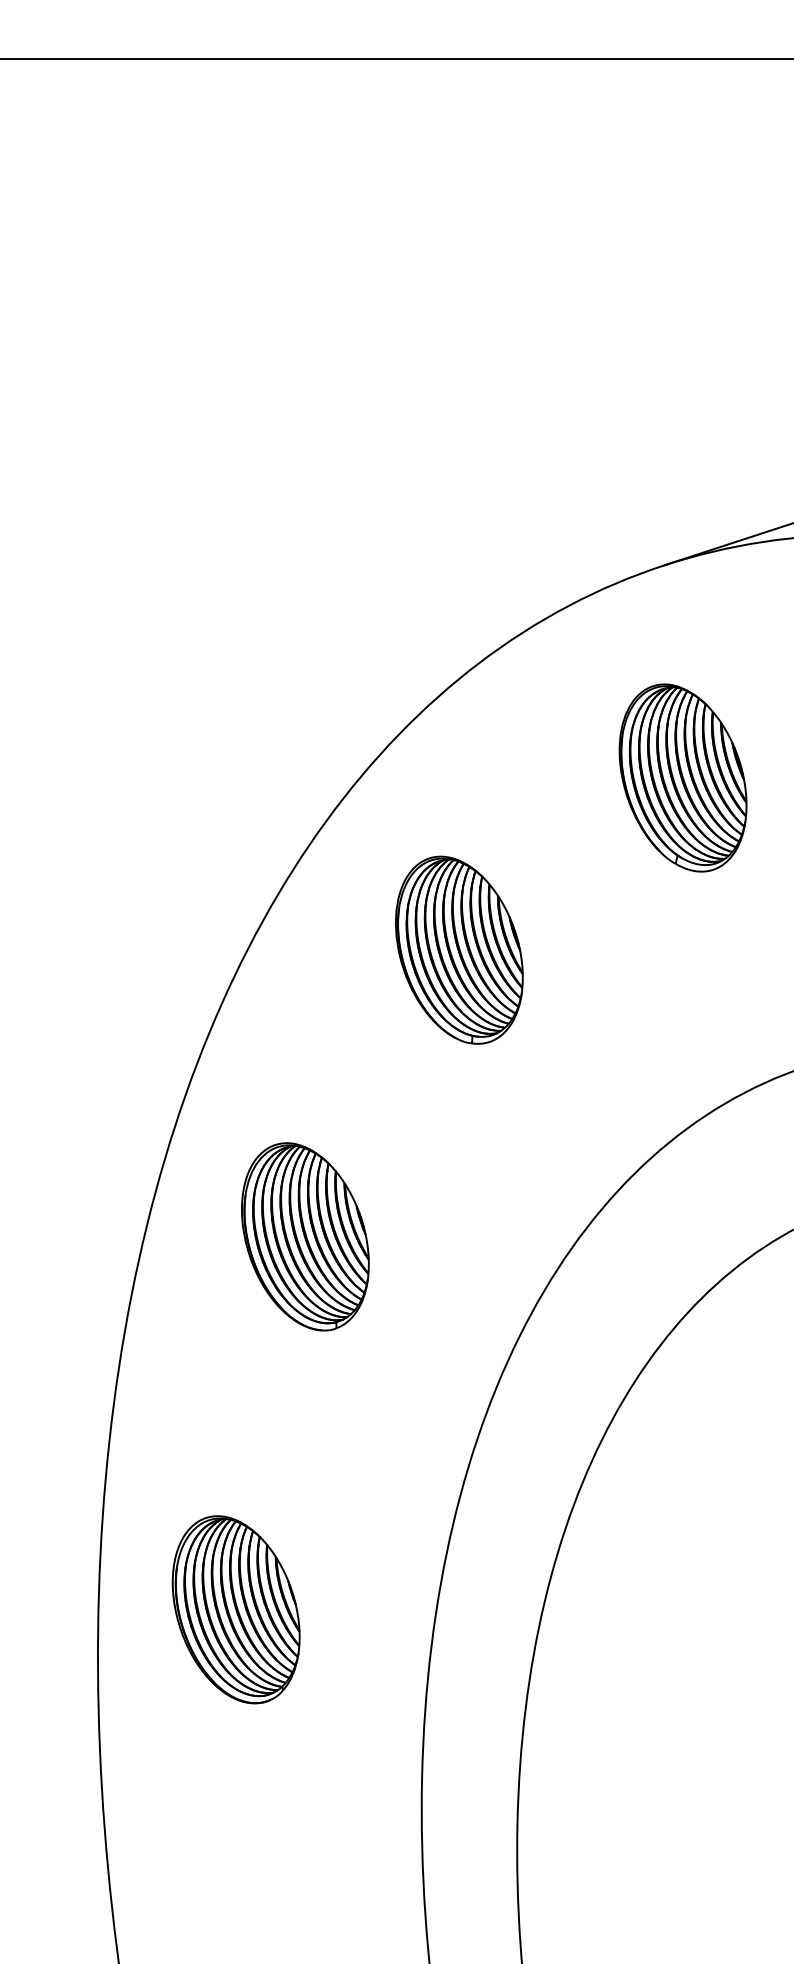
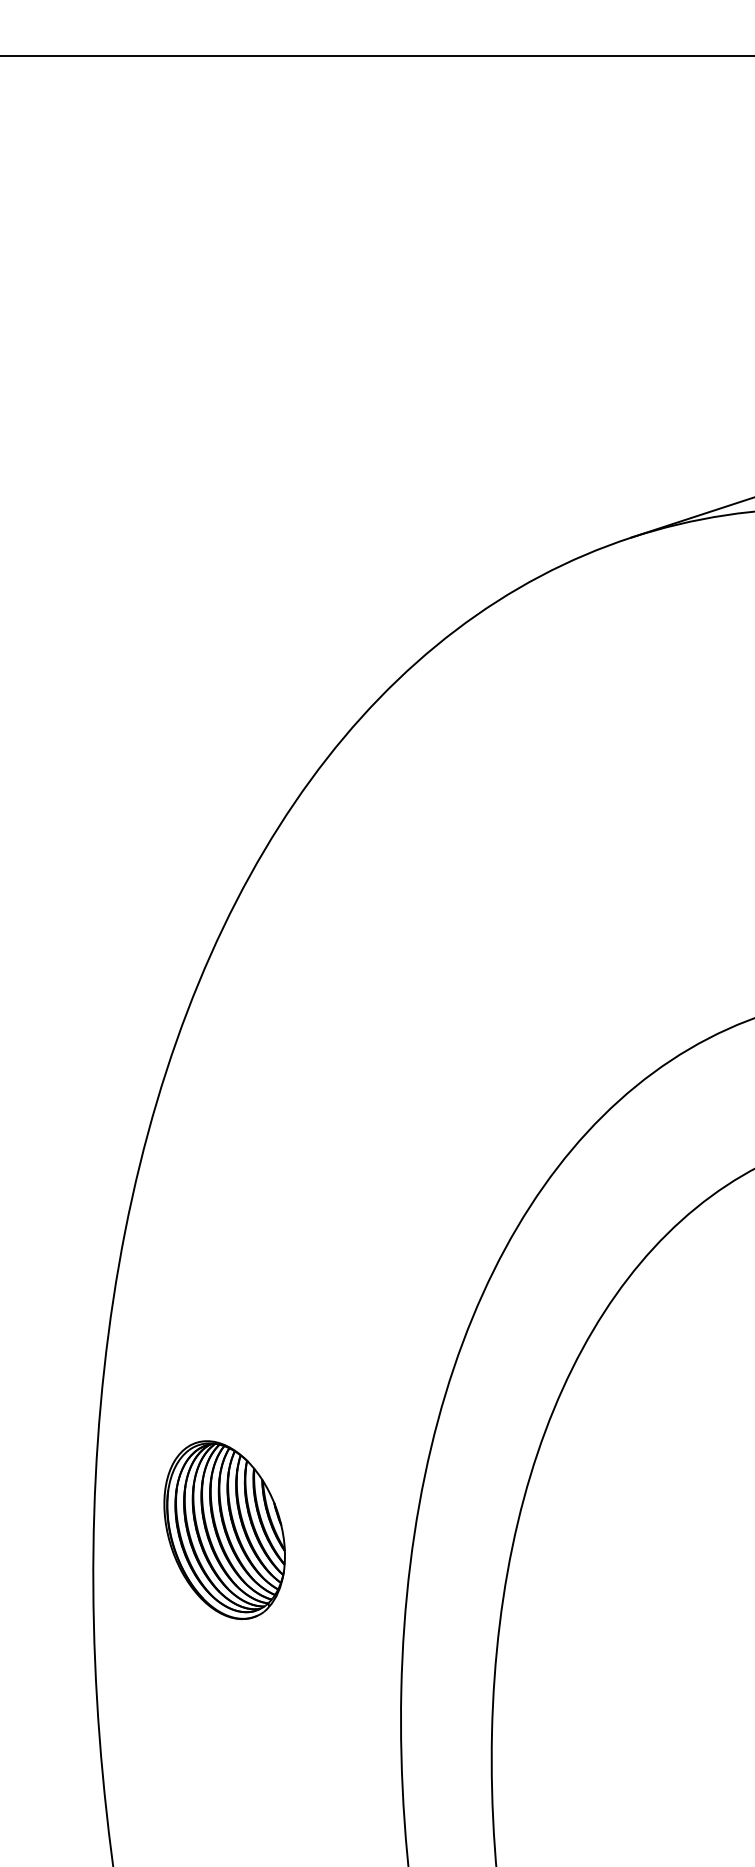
part: (682, 777) -> (648, 739), removed
part: (459, 949) -> (436, 902), removed
part: (305, 1236) -> (290, 1175), removed

